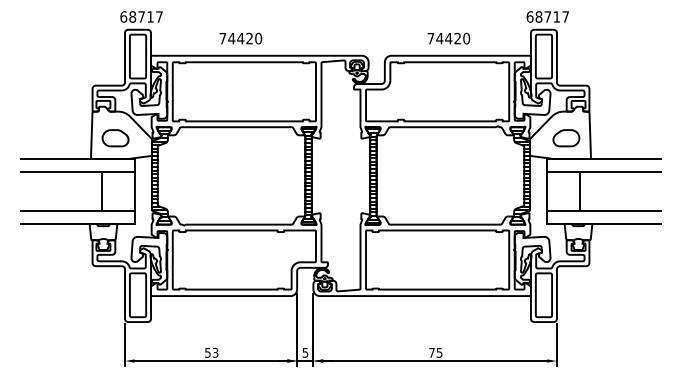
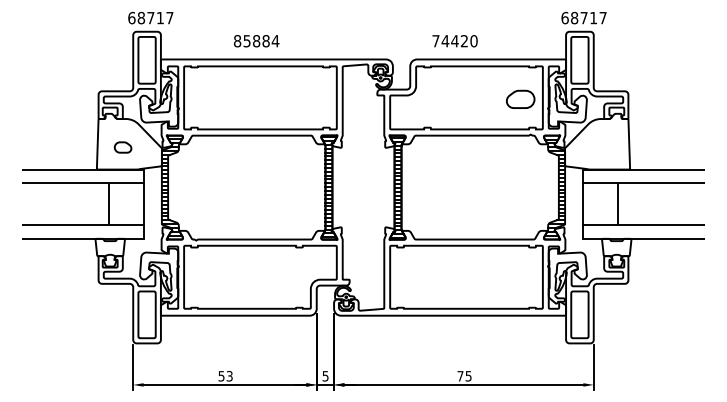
text: (240, 38) -> (256, 41), 74420 -> 85884
text: (448, 38) -> (454, 41), moved
part: (115, 138) -> (123, 147), size x0.6
part: (566, 138) -> (520, 99), moved

